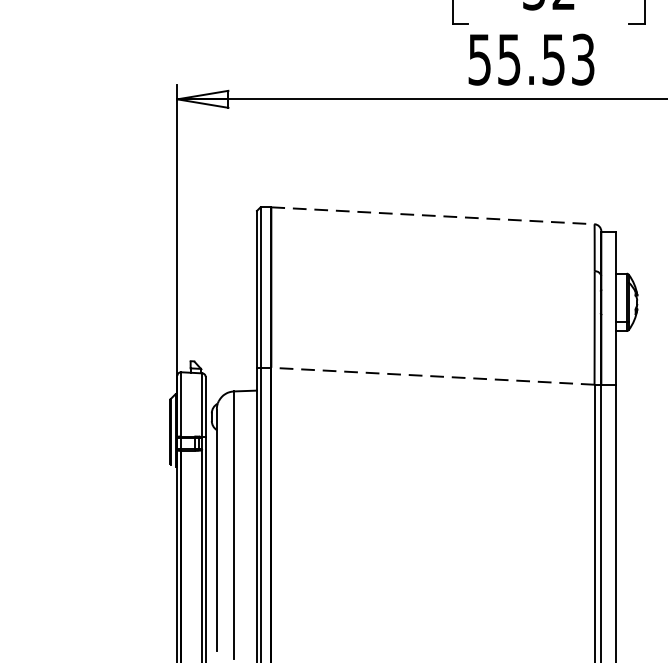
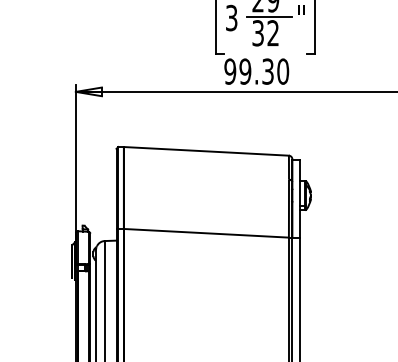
text: (531, 59) -> (256, 71), 55.53 -> 99.30
line: (433, 216) -> (206, 151), dashed -> solid
line: (433, 376) -> (206, 233), dashed -> solid

